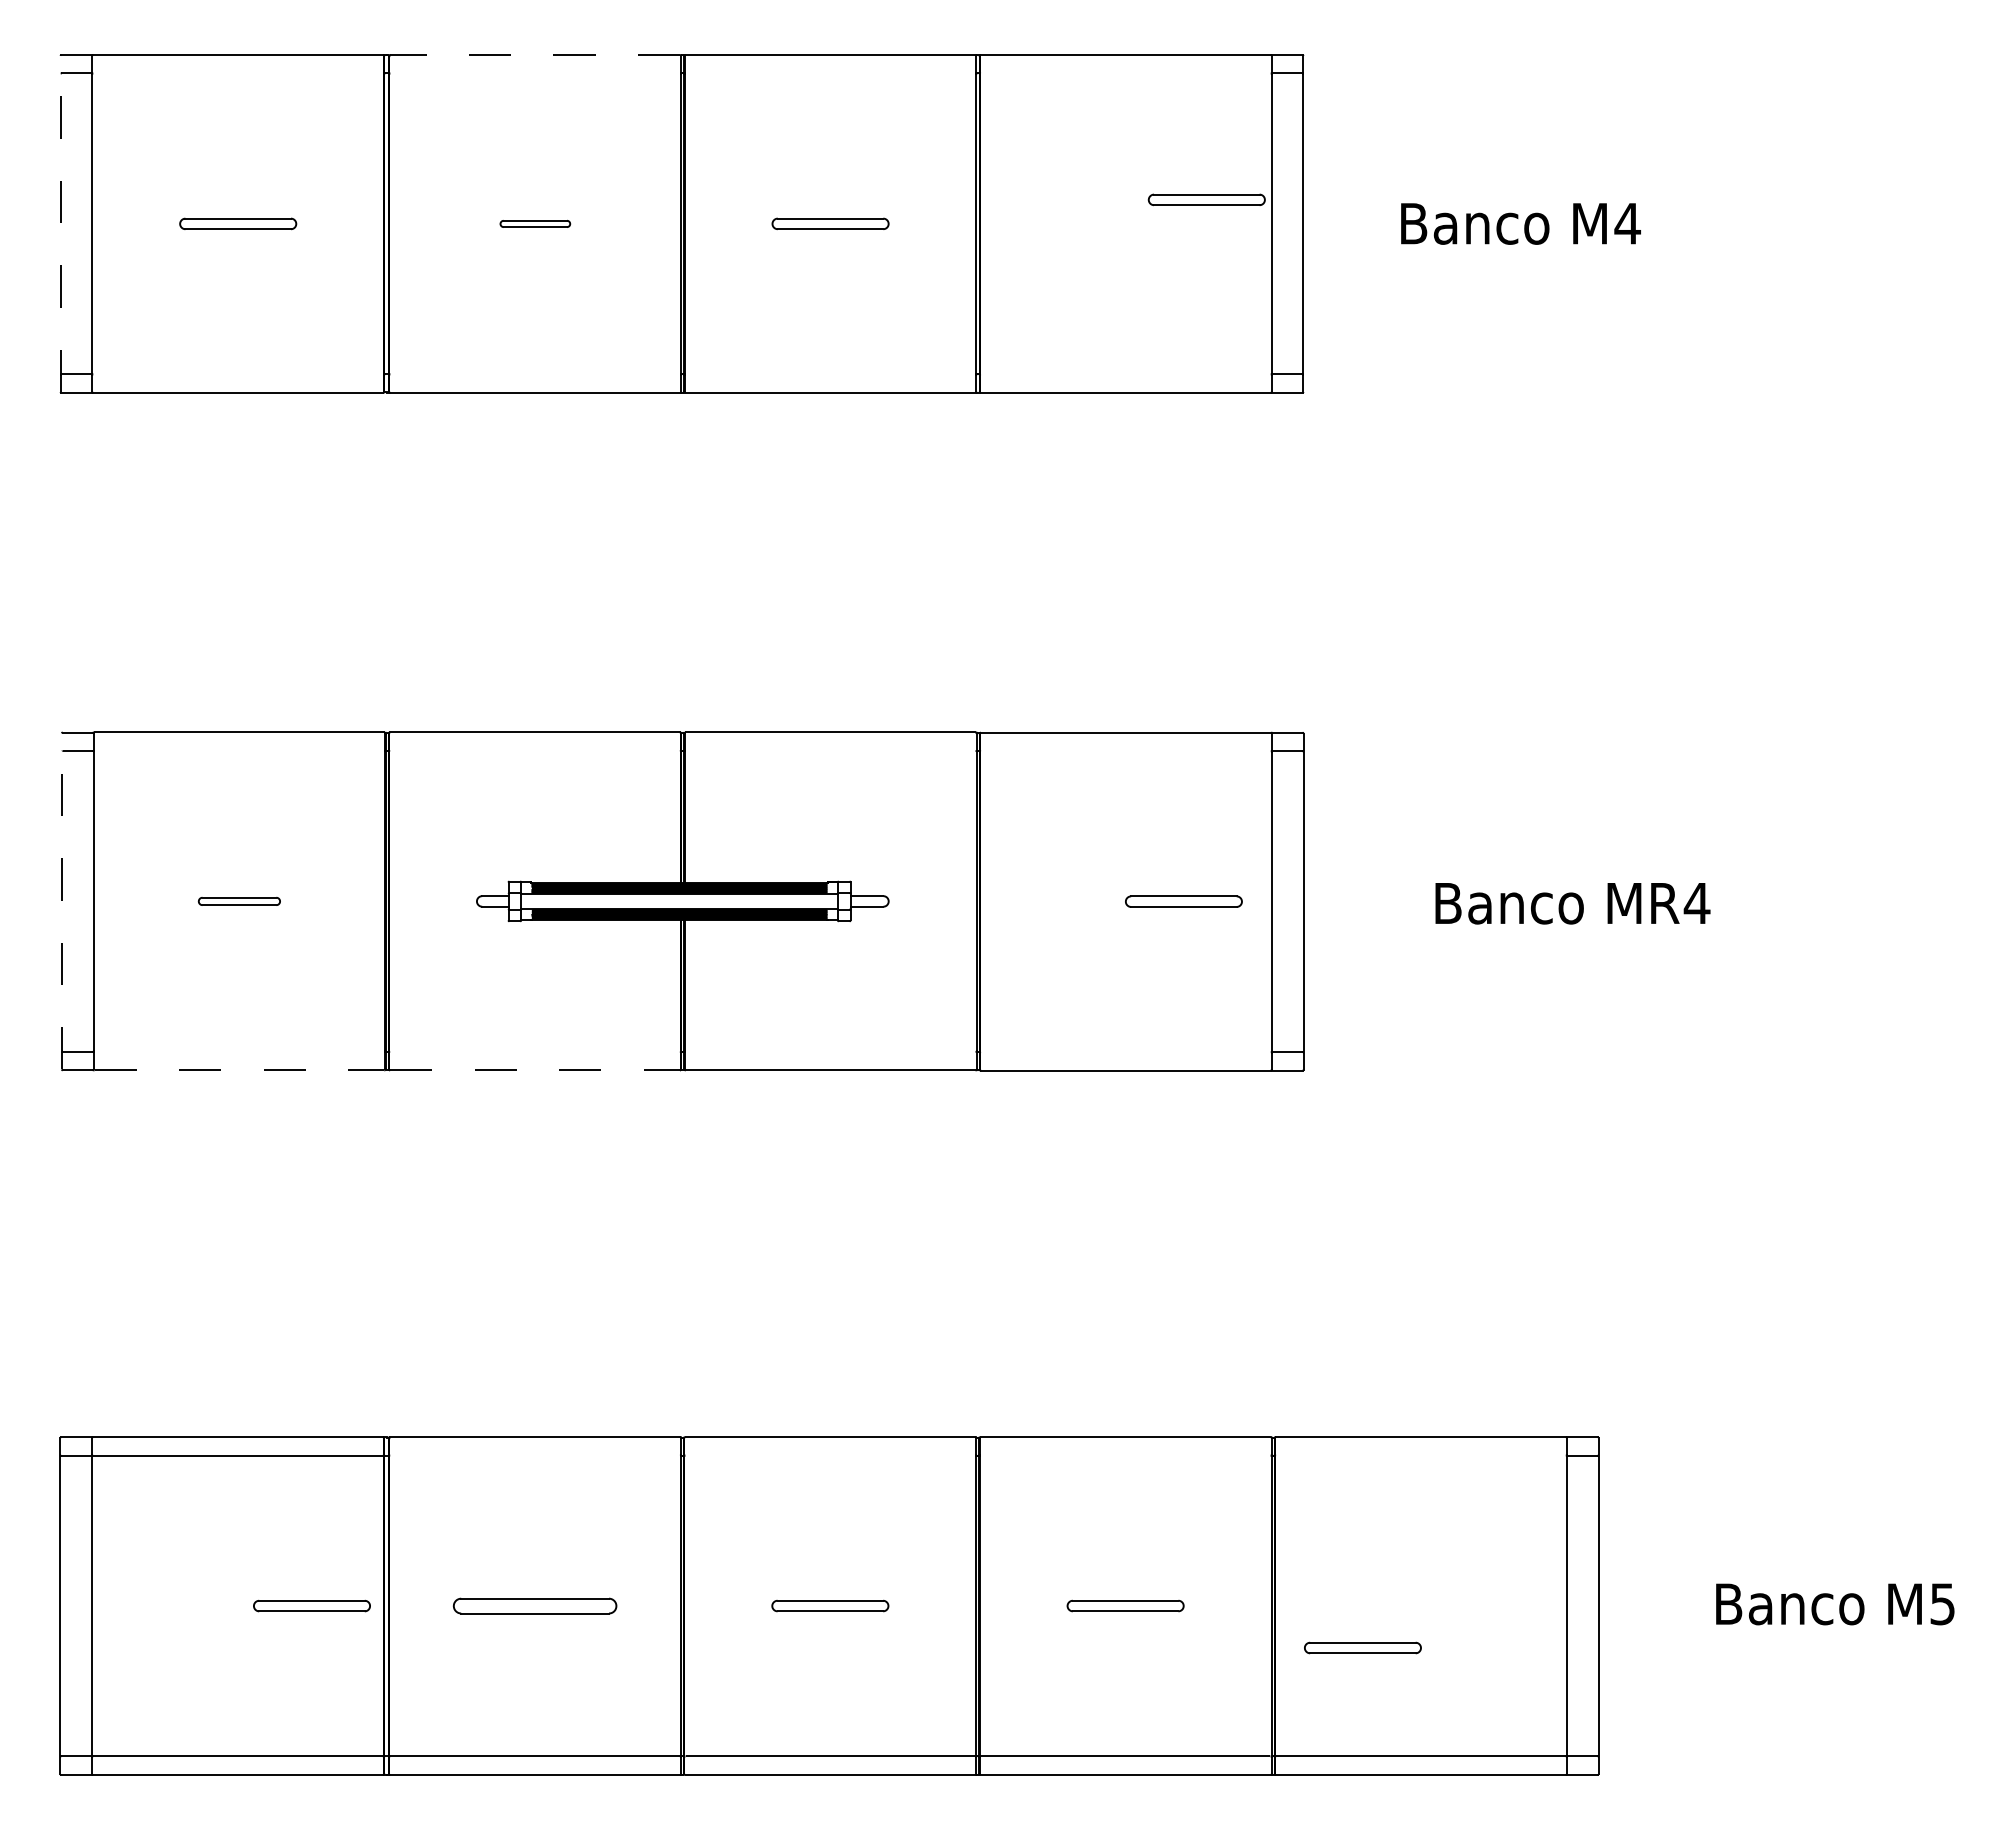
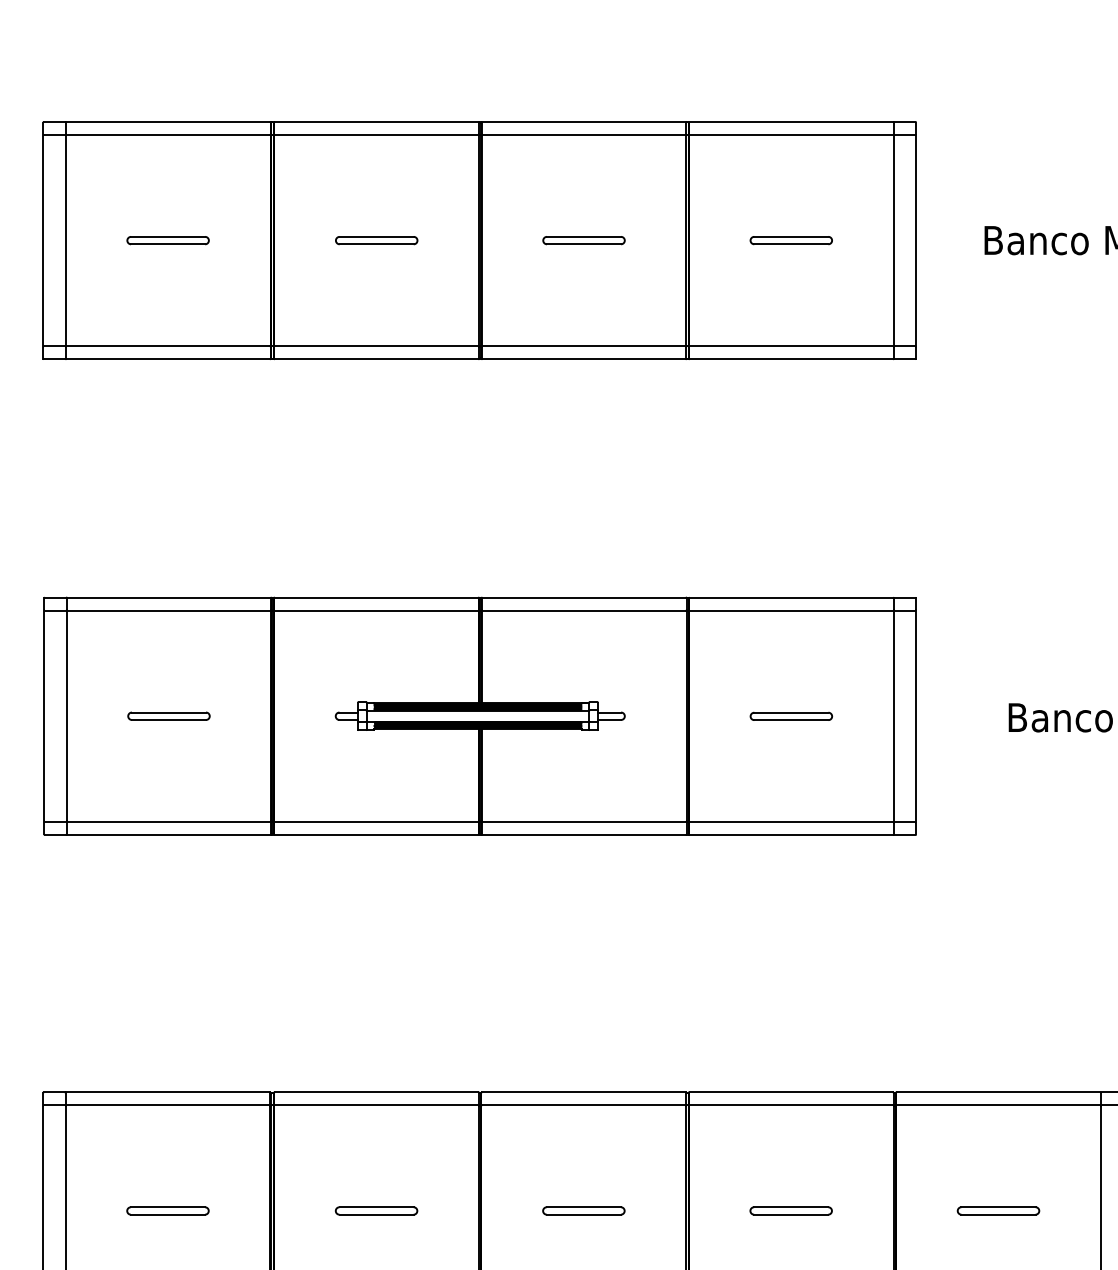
line: (535, 54) -> (376, 121), dashed -> solid
line: (238, 73) -> (168, 134), added
line: (535, 73) -> (376, 134), added
line: (830, 73) -> (583, 134), added
line: (1125, 73) -> (791, 134), added
part: (1206, 199) -> (791, 240), moved
line: (60, 223) -> (43, 240), dashed -> solid
part: (535, 223) -> (376, 240), size x1.67
line: (238, 374) -> (168, 346), added
line: (535, 374) -> (376, 346), added
line: (830, 374) -> (583, 346), added
line: (1125, 374) -> (791, 346), added
line: (239, 751) -> (169, 610), added
line: (534, 751) -> (376, 610), added
line: (830, 751) -> (583, 610), added
line: (1125, 751) -> (791, 610), added
line: (61, 900) -> (44, 715), dashed -> solid
part: (239, 901) -> (169, 716), size x1.43
part: (1183, 901) -> (791, 716), moved
line: (239, 1051) -> (169, 821), added
line: (534, 1051) -> (376, 821), added
line: (830, 1051) -> (583, 821), added
line: (1125, 1052) -> (791, 822), added
line: (239, 1070) -> (169, 834), dashed -> solid
line: (535, 1070) -> (376, 834), dashed -> solid
line: (534, 1455) -> (376, 1105), added
line: (830, 1455) -> (583, 1105), added
line: (1125, 1455) -> (791, 1105), added
line: (1420, 1455) -> (998, 1105), added
part: (311, 1605) -> (167, 1210), moved
part: (534, 1605) -> (376, 1210), size x0.71
part: (1362, 1647) -> (998, 1210), moved

